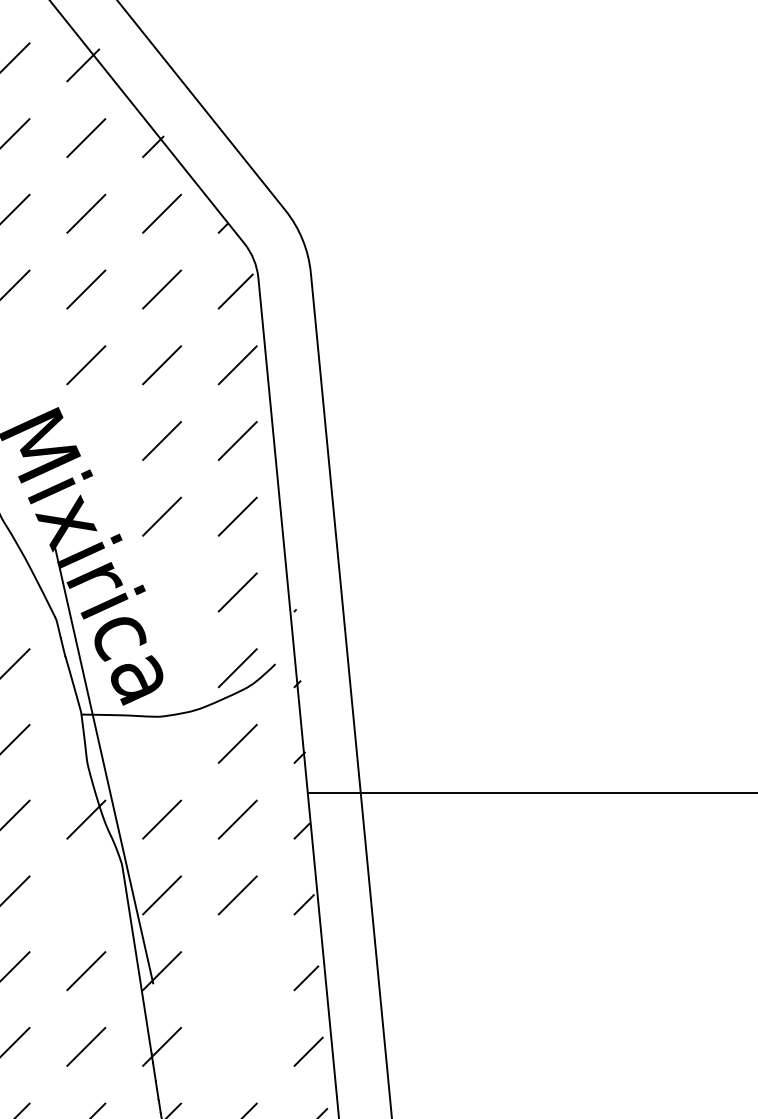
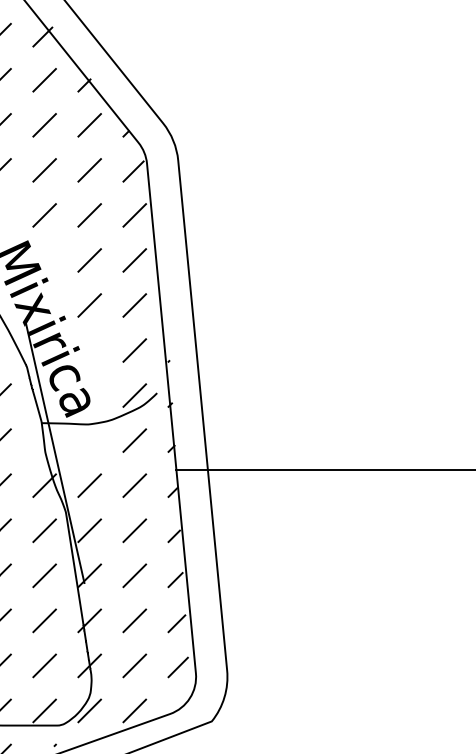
line: (86, 895) -> (44, 530), added
line: (237, 970) -> (134, 575), added
line: (237, 1046) -> (134, 620), added

